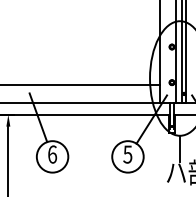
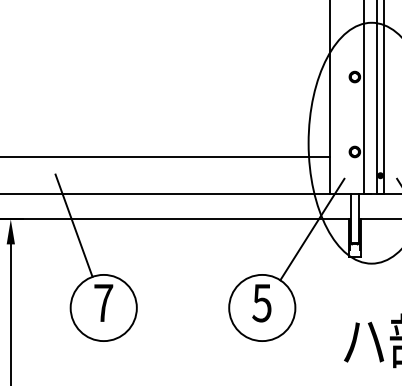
line: (180, 148) -> (372, 290), removed
text: (52, 154) -> (103, 302), 6 -> 7

